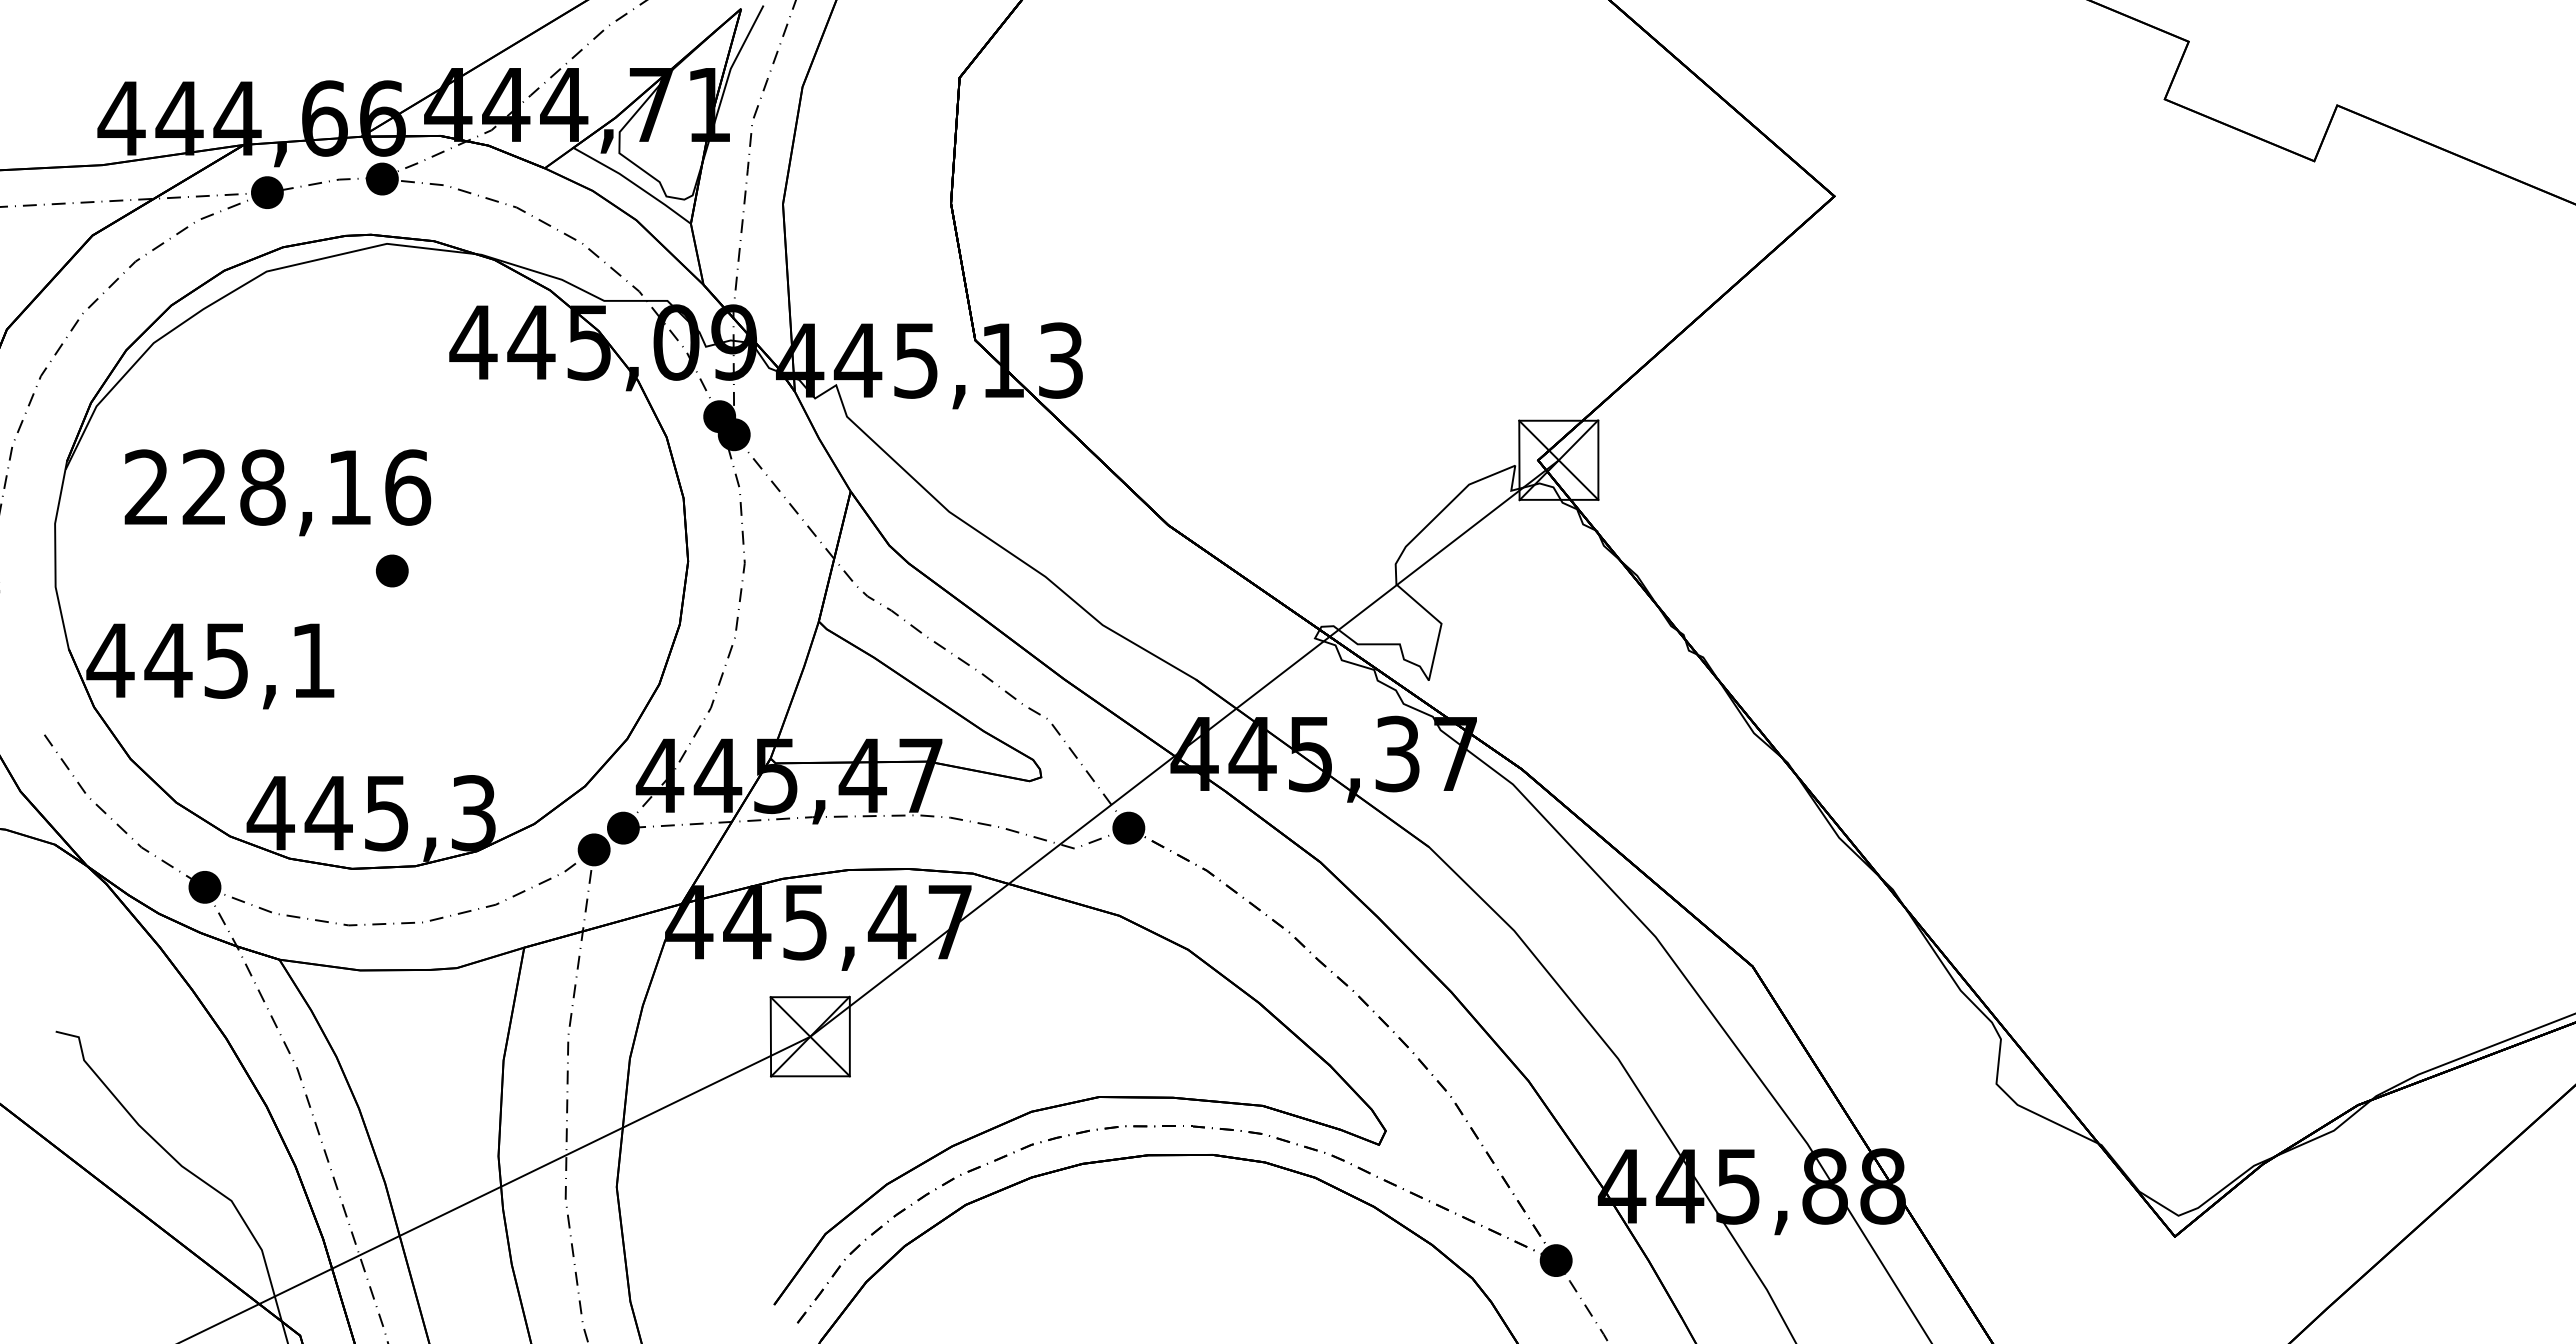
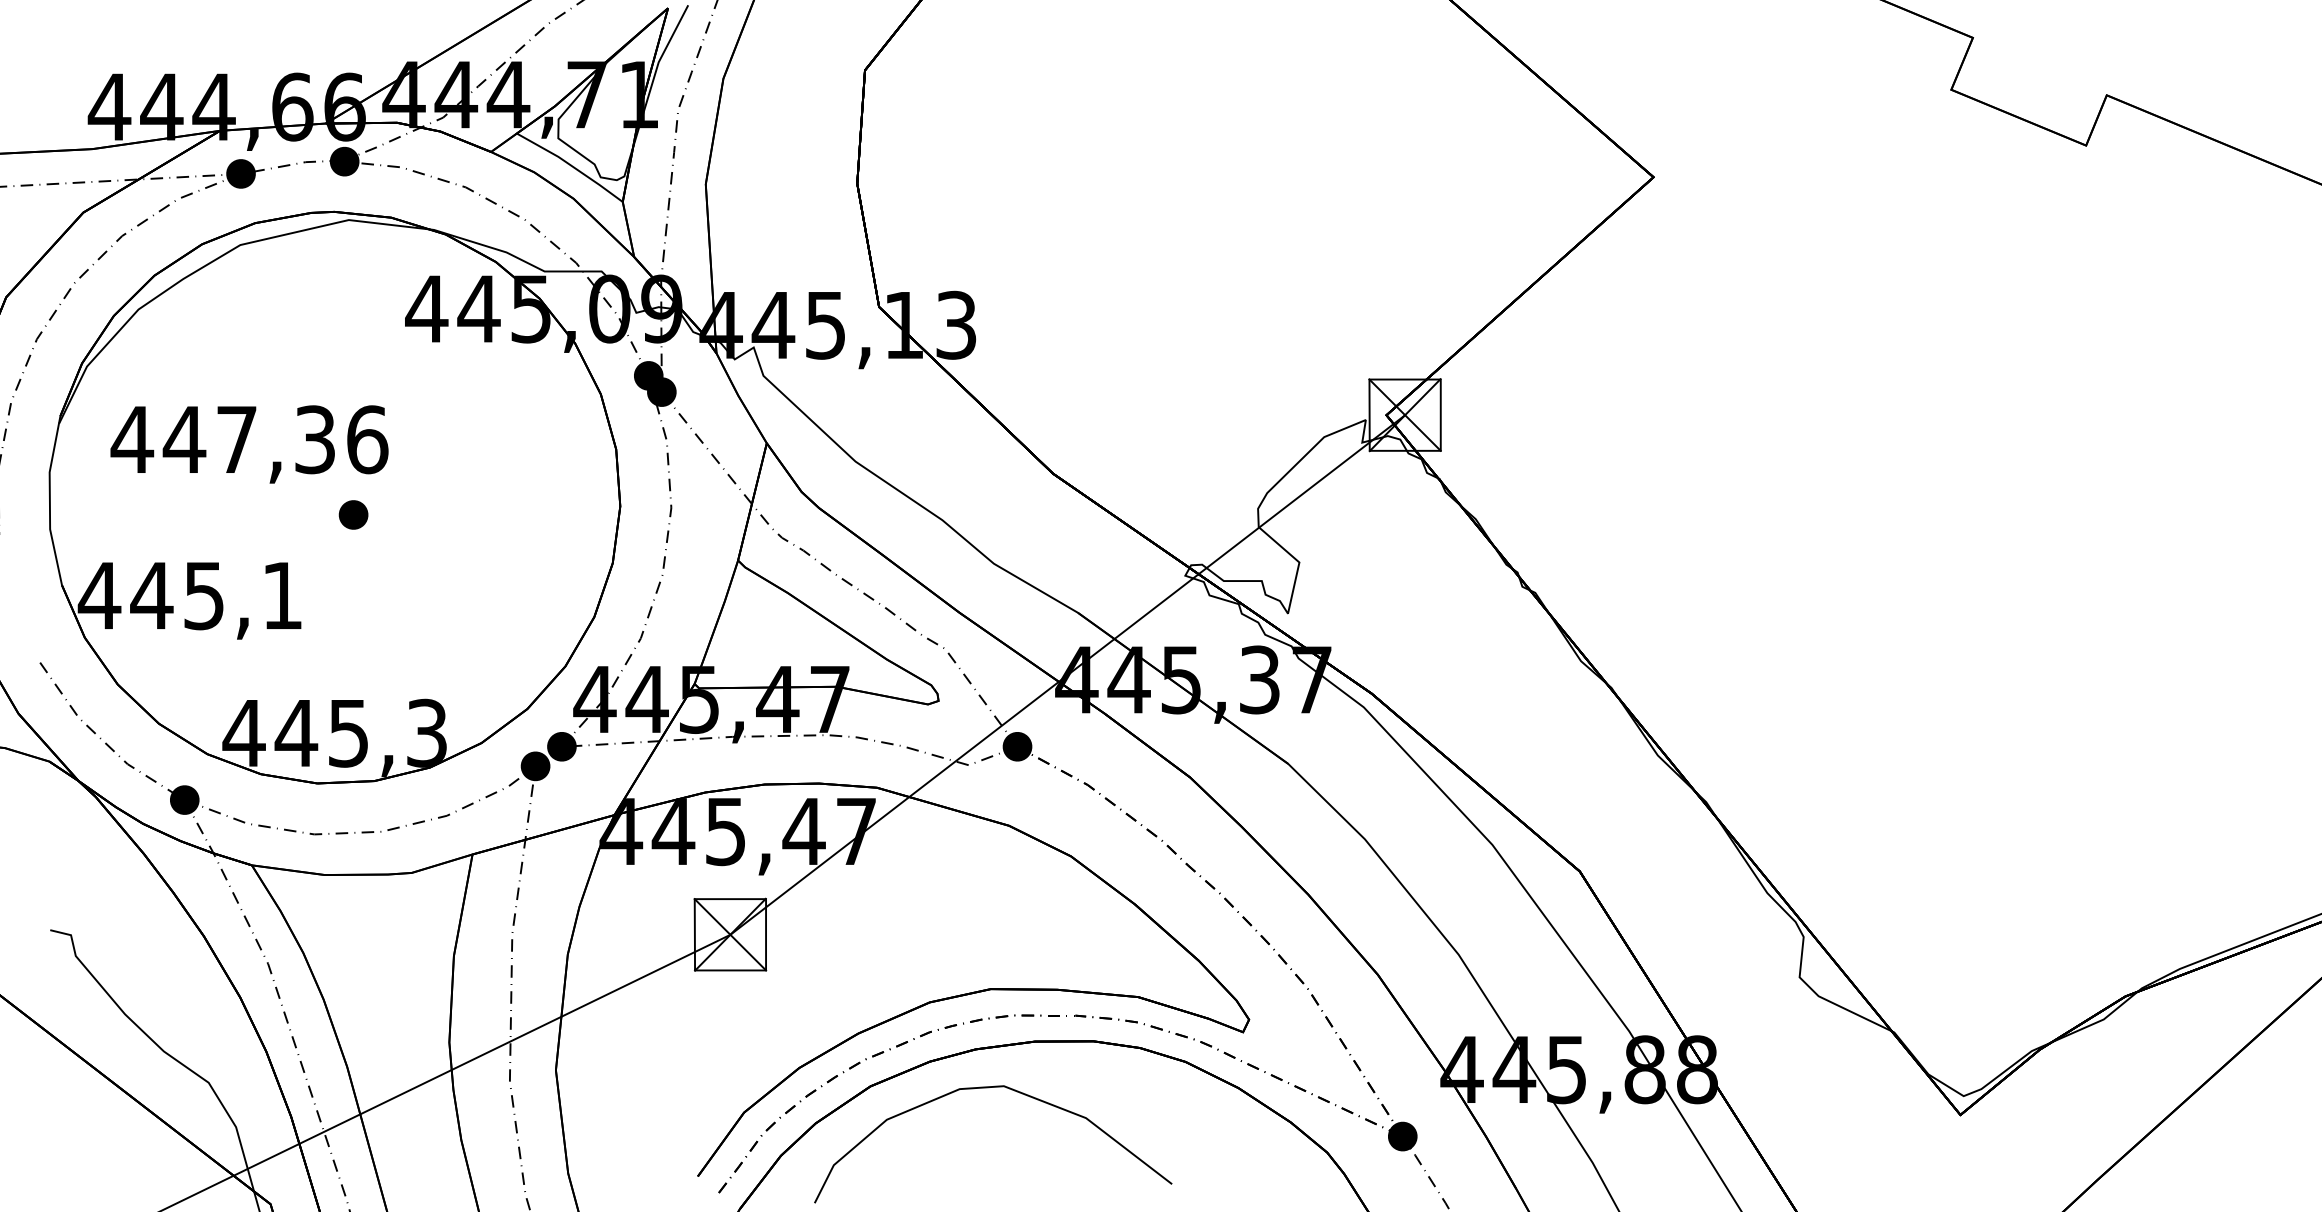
text: (246, 487) -> (222, 439), 228,16 -> 447,36
curve: (1091, 1207) -> (983, 1088), added

